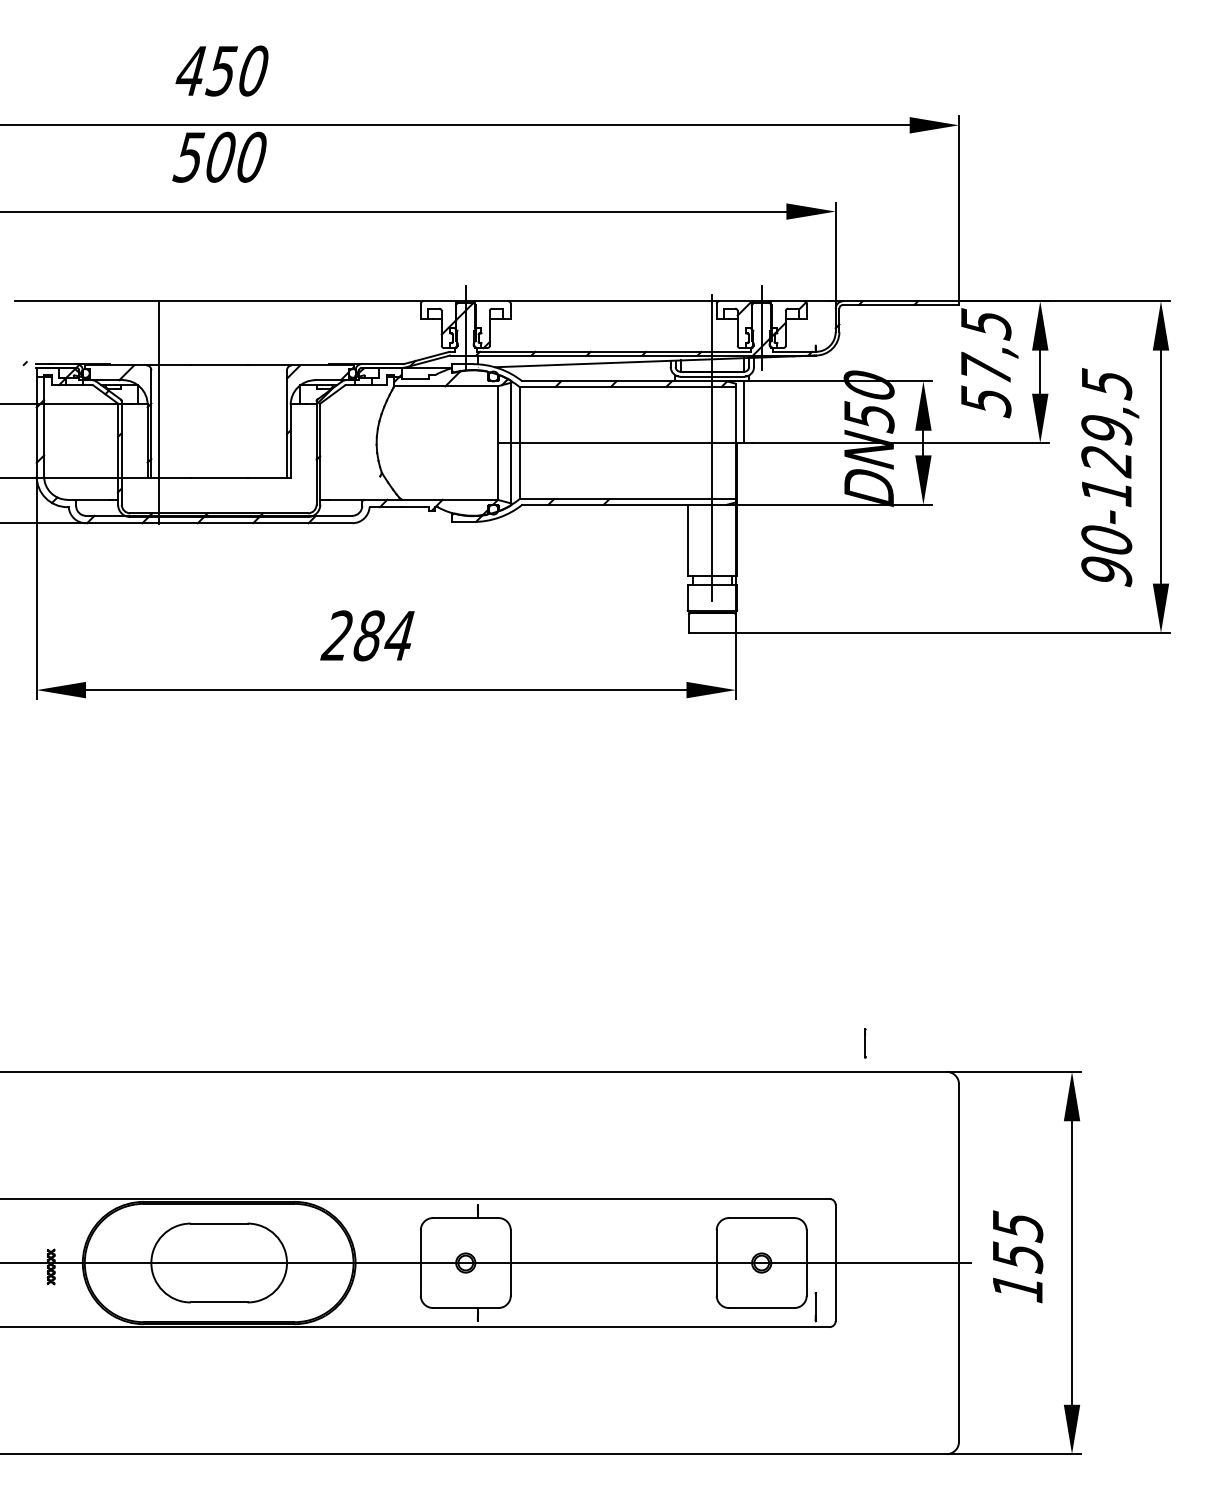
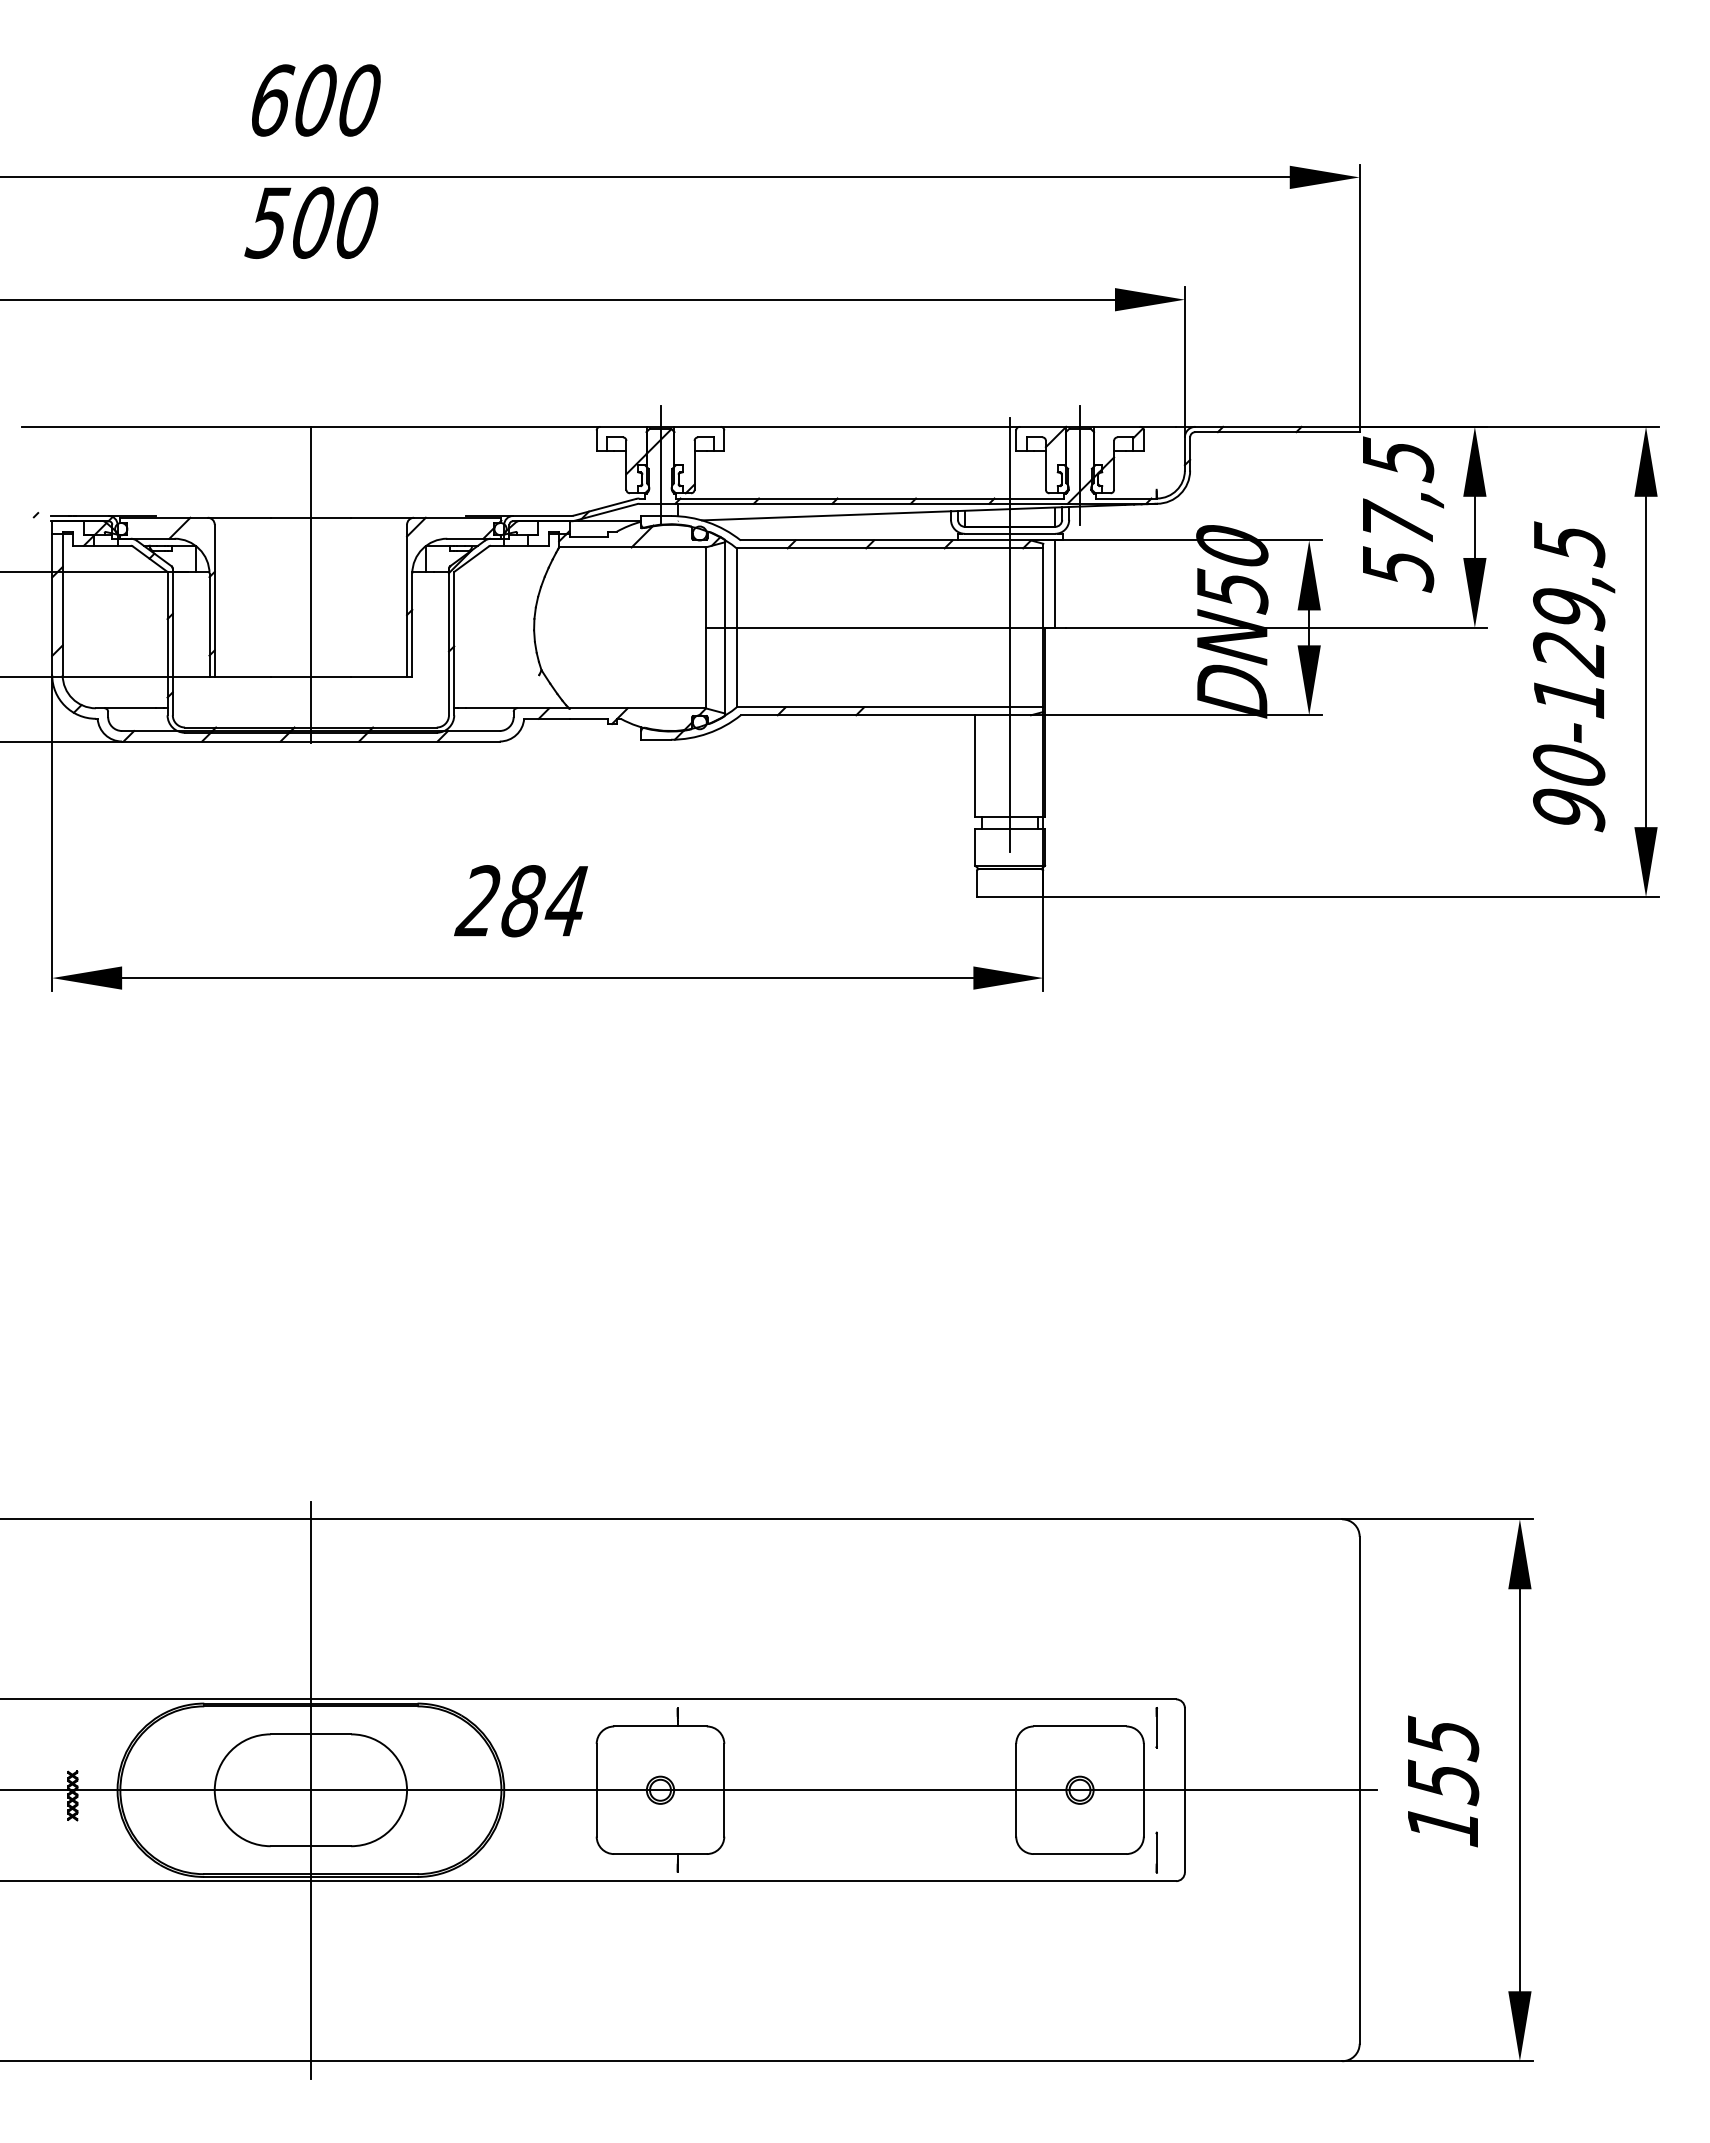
text: (206, 71) -> (293, 100), 450 -> 600
line: (158, 412) -> (310, 584), moved
part: (865, 1043) -> (1156, 1727), moved
line: (218, 1262) -> (310, 1789), added

